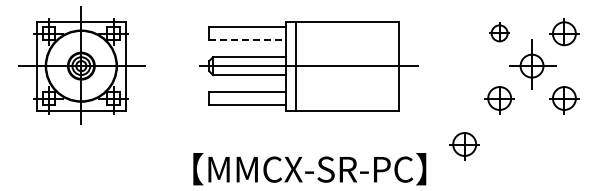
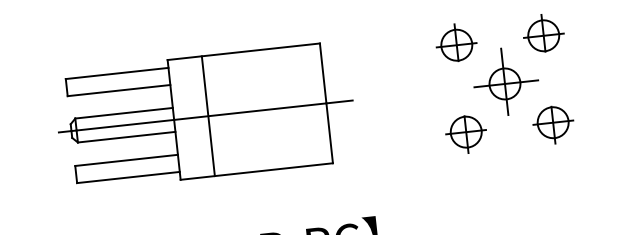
part: (499, 32) -> (456, 43), size x1.43
line: (247, 40) -> (119, 91), dashed -> solid
line: (296, 65) -> (208, 115), moved
part: (464, 146) -> (426, 201), removed

